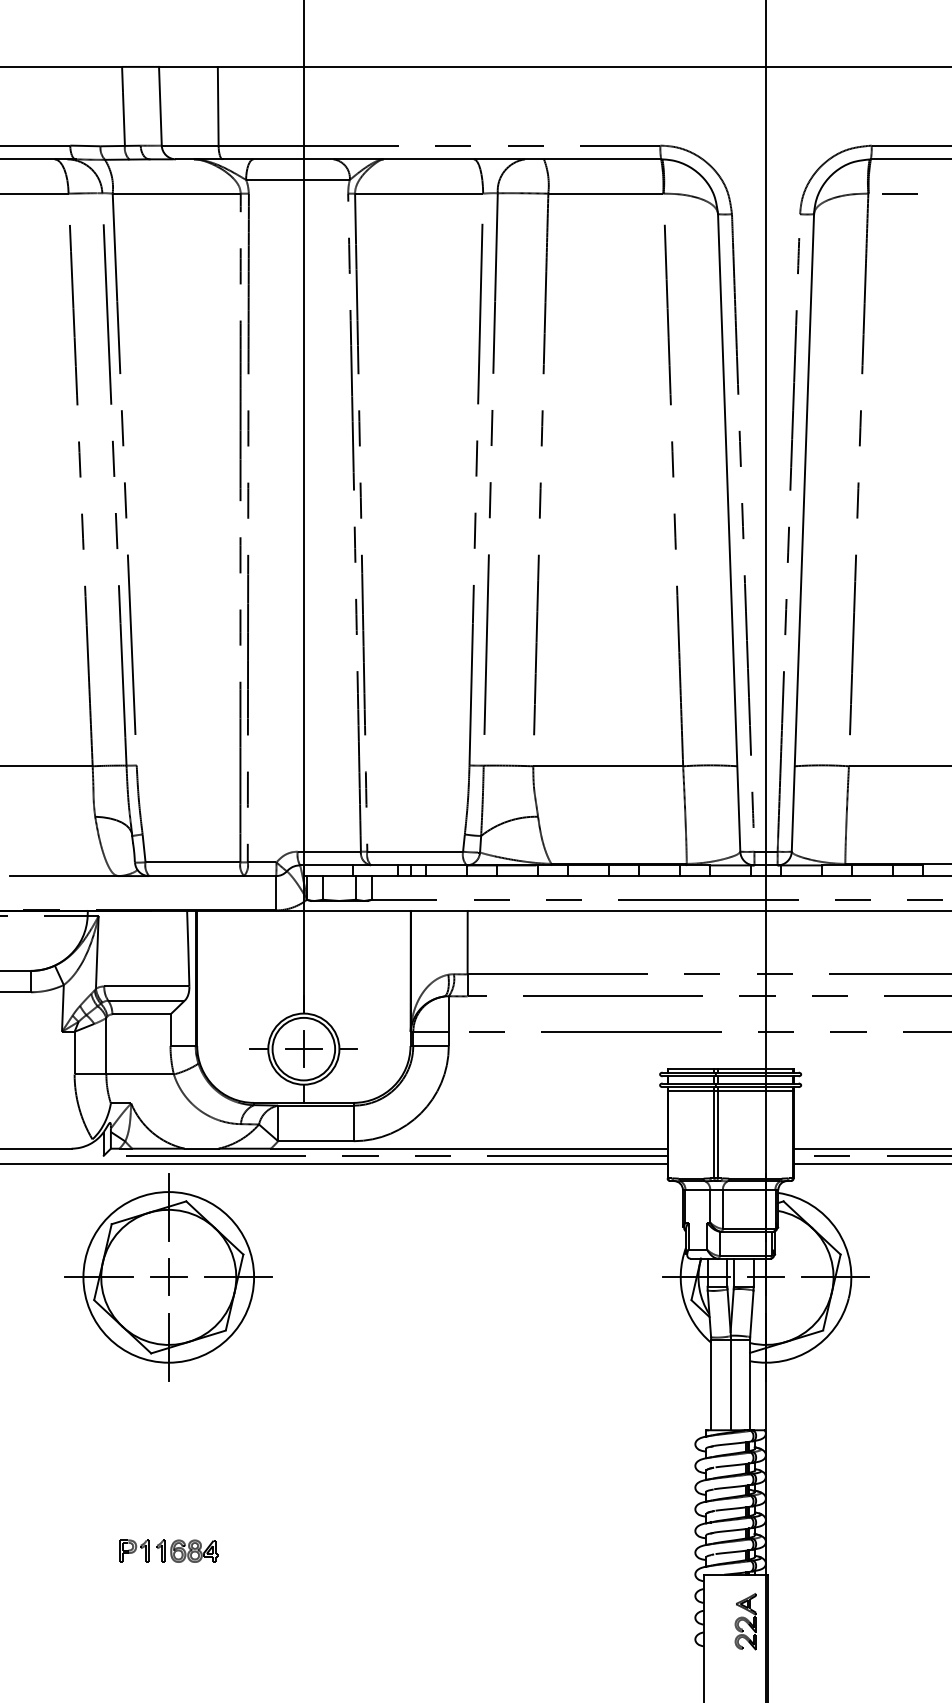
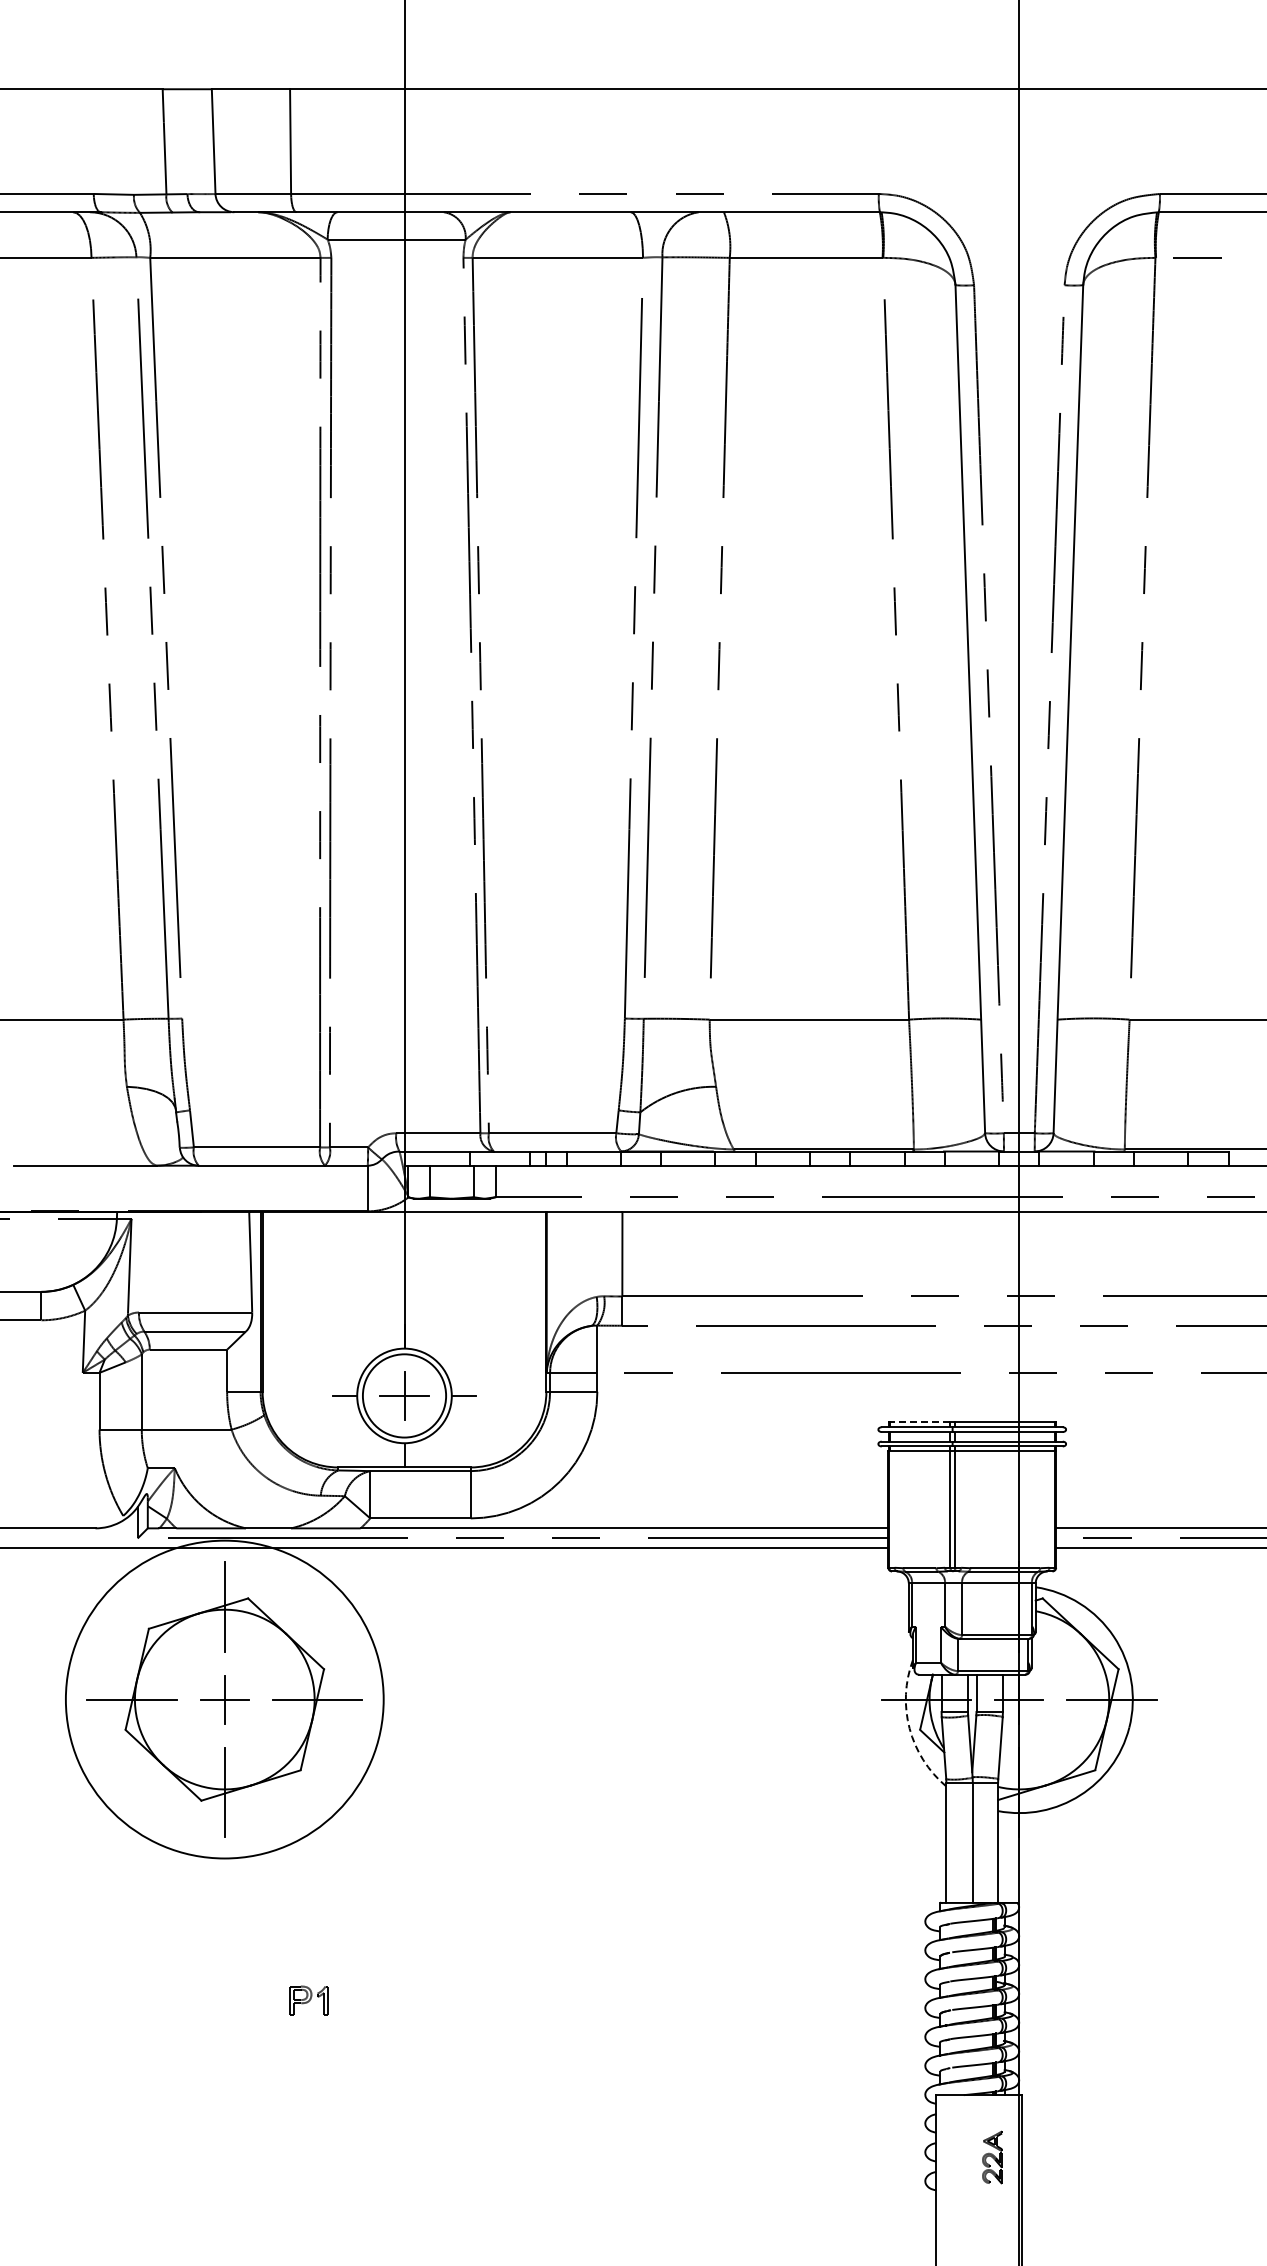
line: (690, 1069) -> (919, 1422), solid -> dashed
circle: (168, 1277) -> (224, 1699), size x1.4
arc: (683, 1299) -> (909, 1728), solid -> dashed
part: (133, 1550) -> (308, 2000), moved
part: (188, 1550) -> (250, 2063), removed
part: (745, 1621) -> (992, 2157), size x0.7

